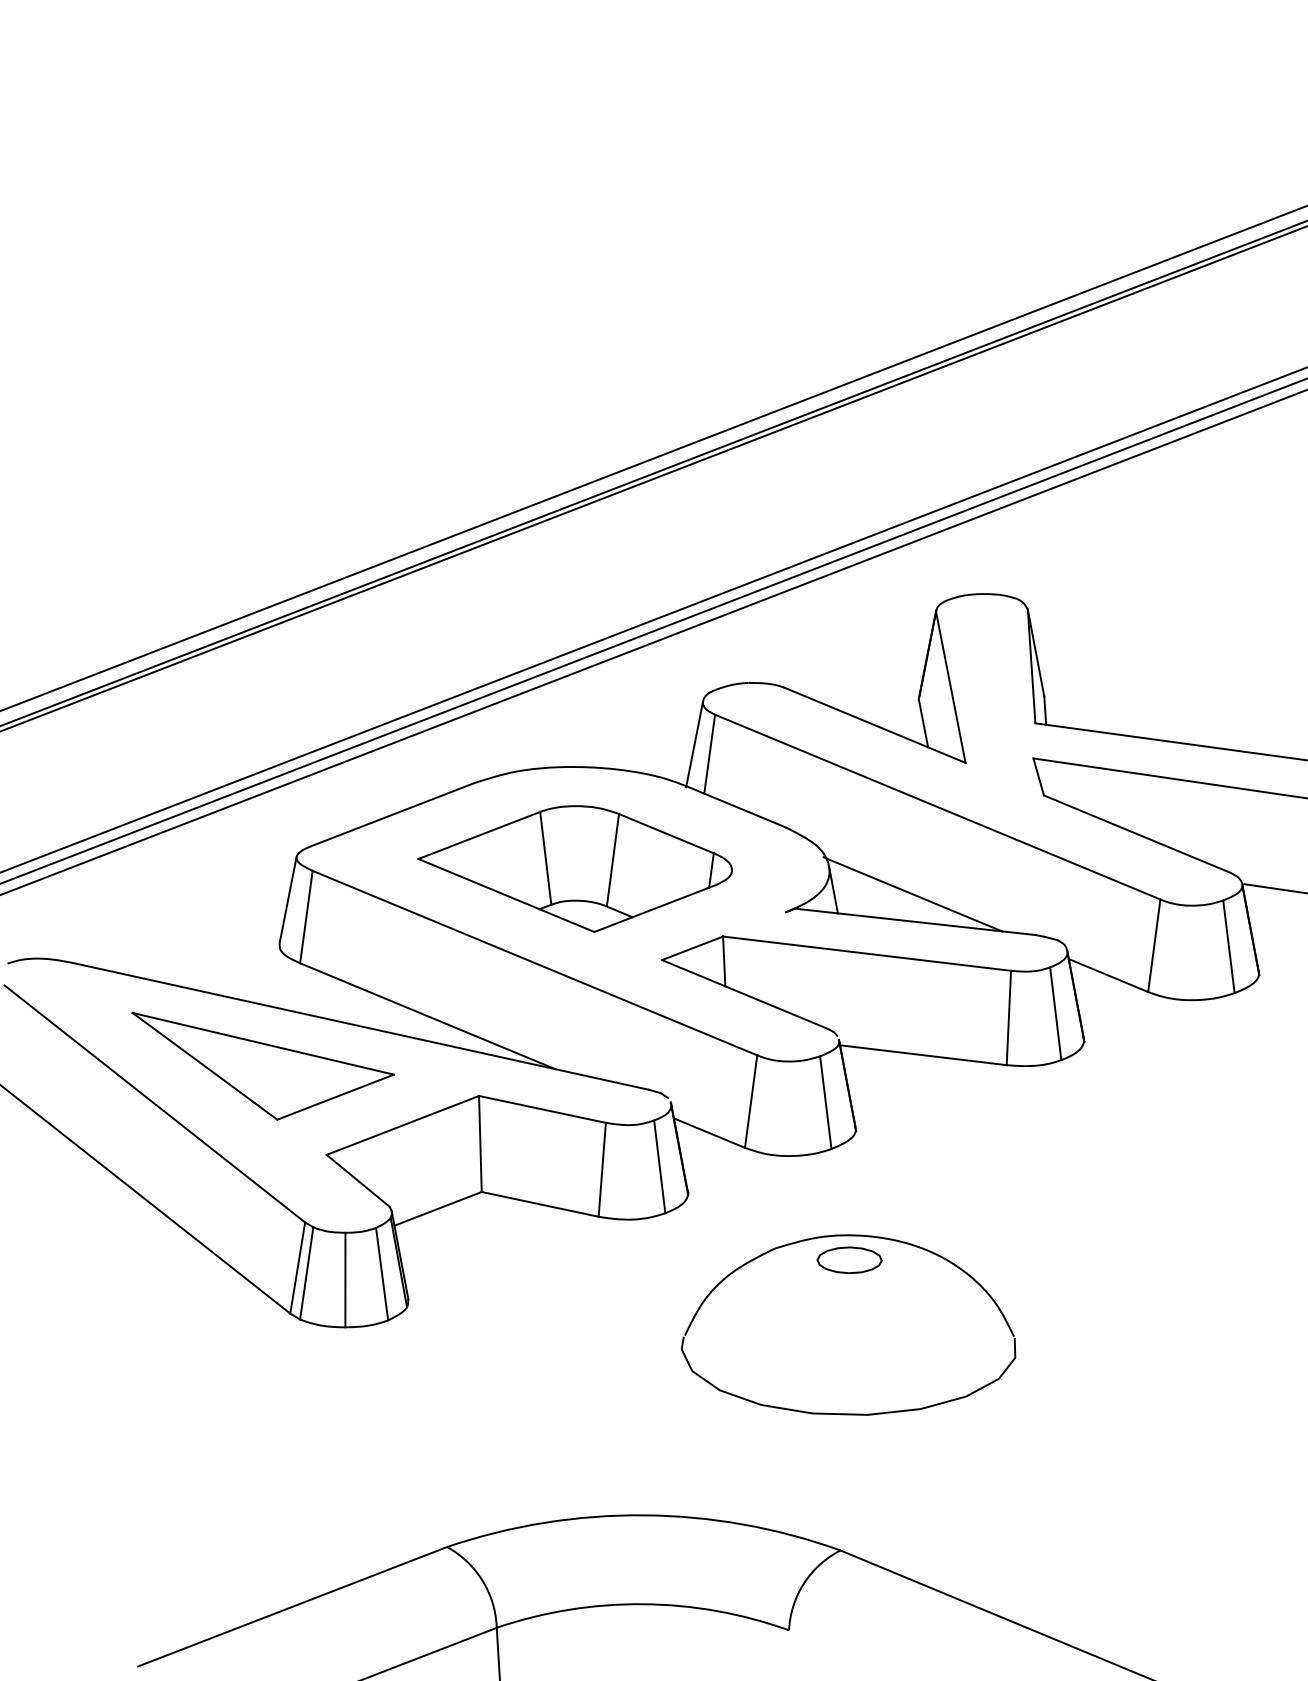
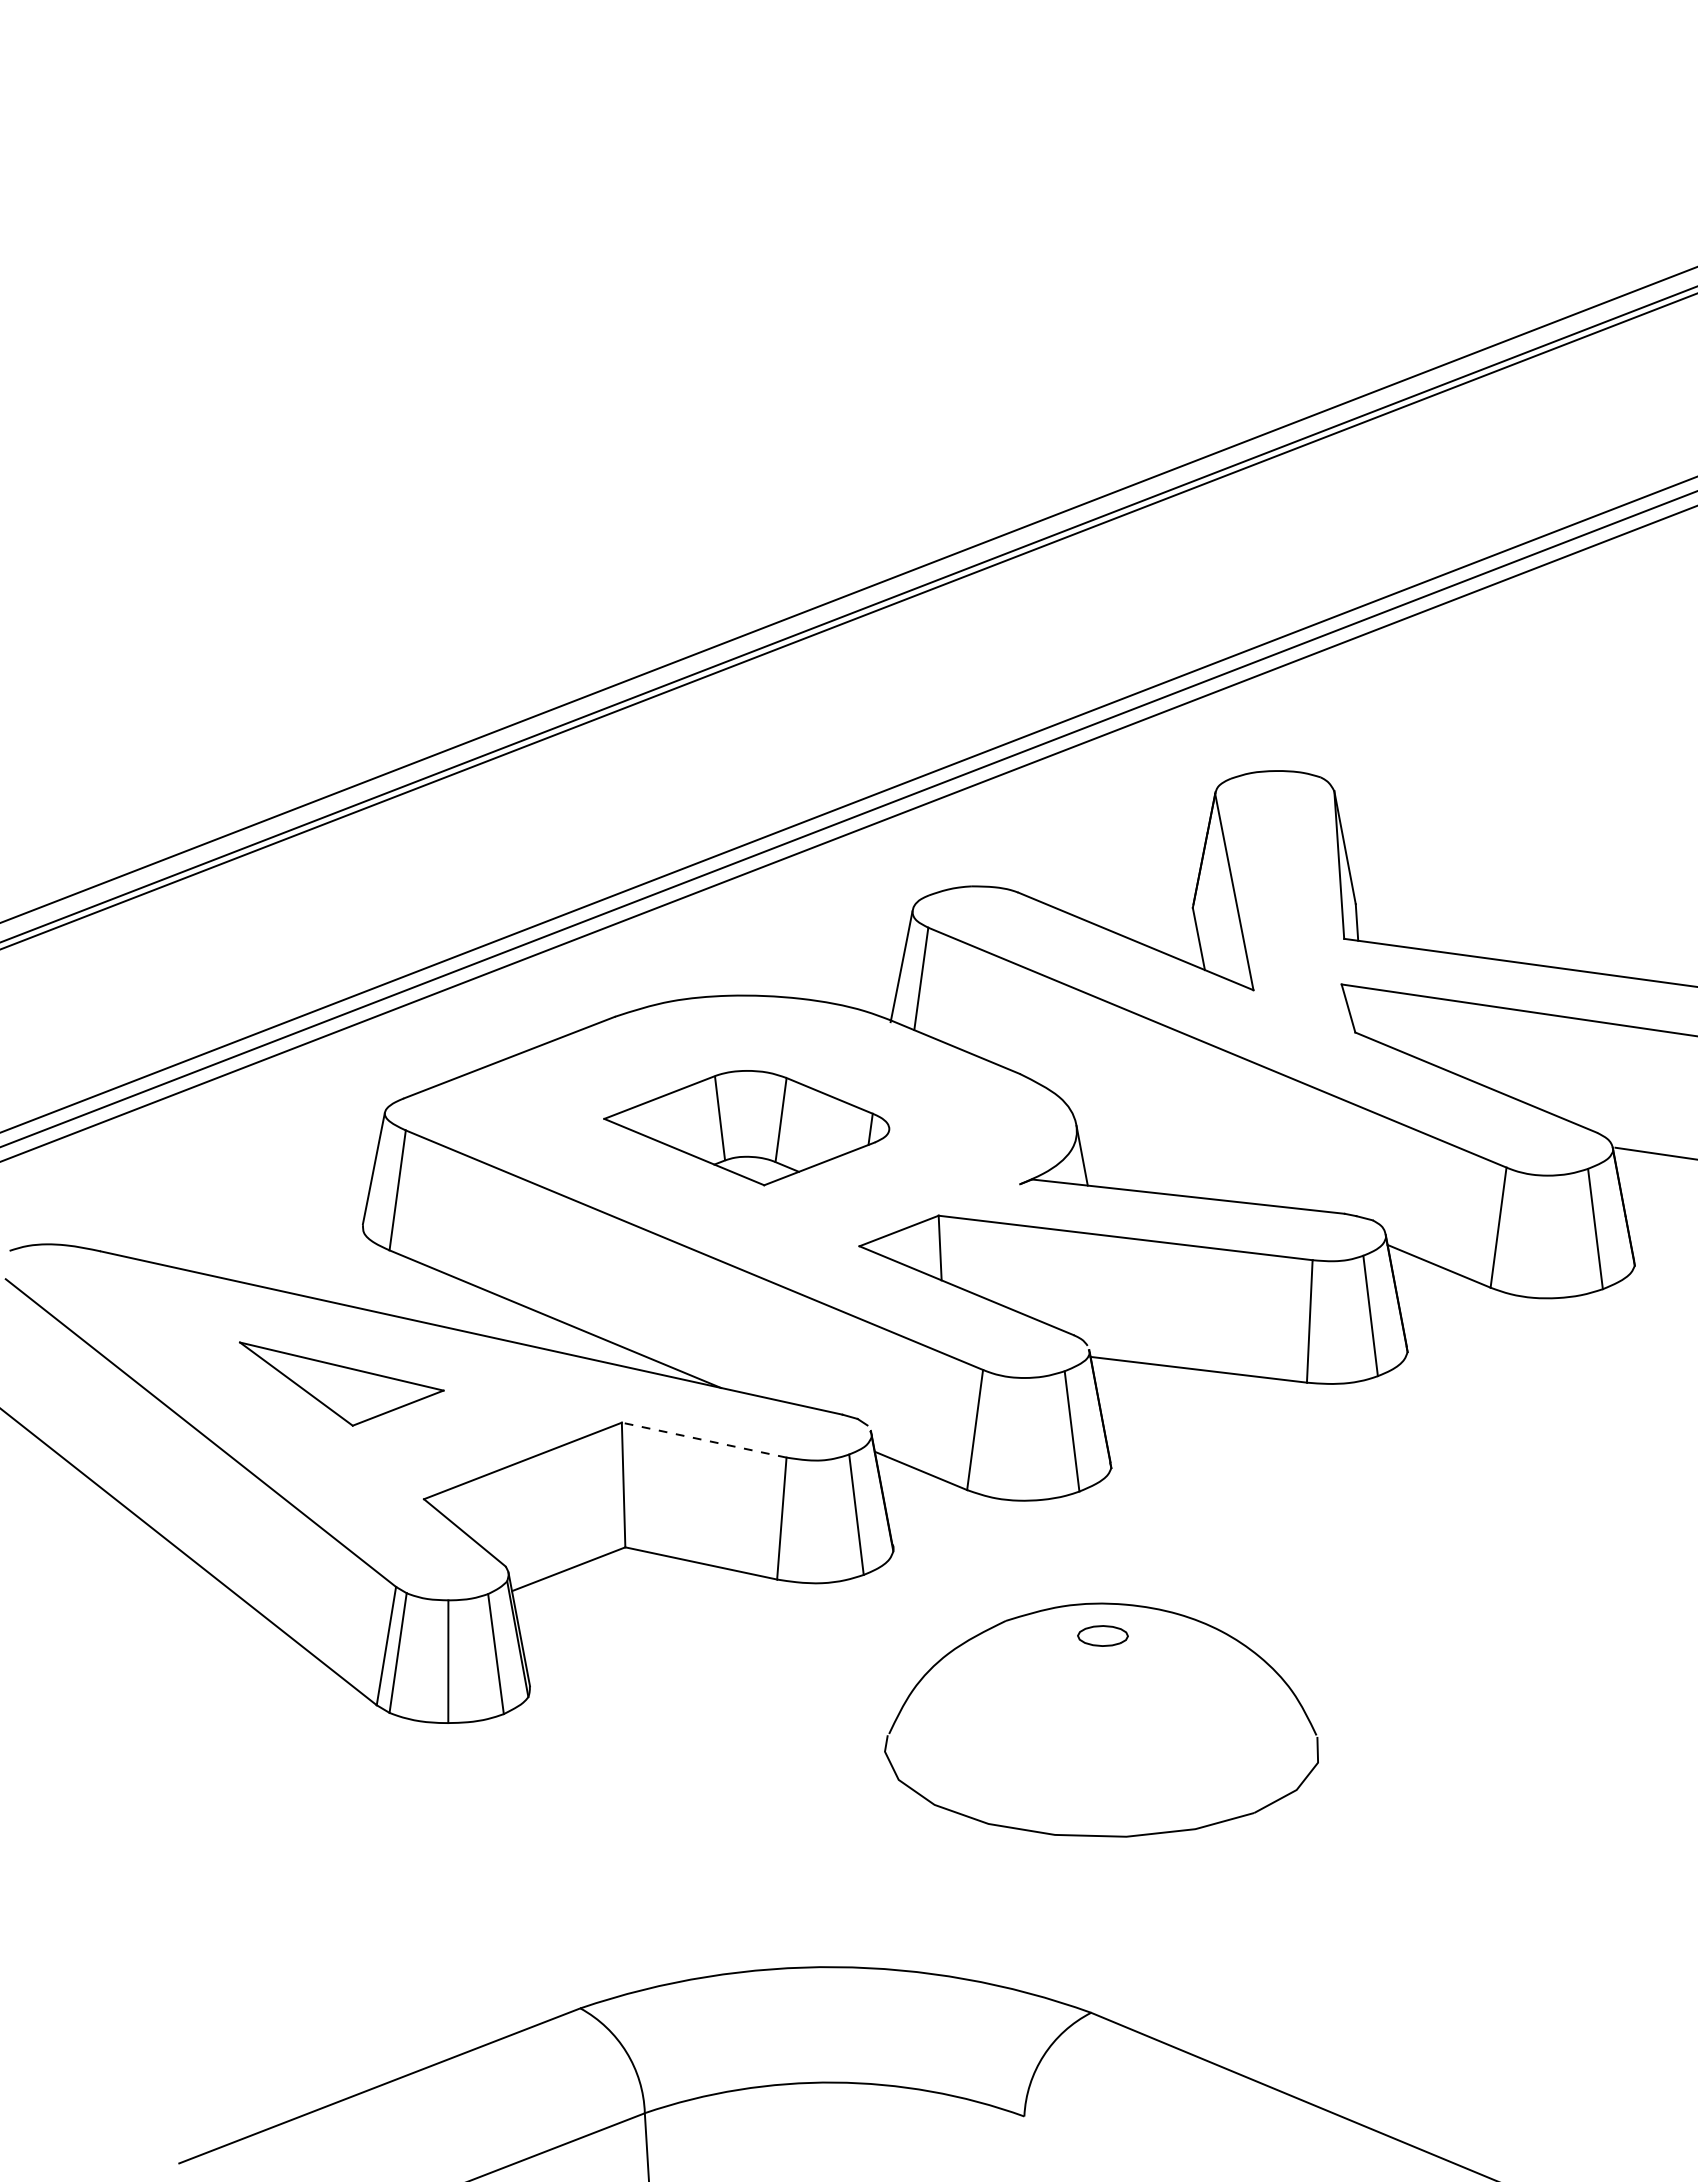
part: (575, 868) -> (746, 1127), size x0.7
line: (913, 894) -> (1185, 1160), removed
part: (263, 1065) -> (341, 1383), size x0.6
line: (541, 1109) -> (703, 1440), solid -> dashed
part: (849, 1259) -> (1102, 1635), size x0.6

